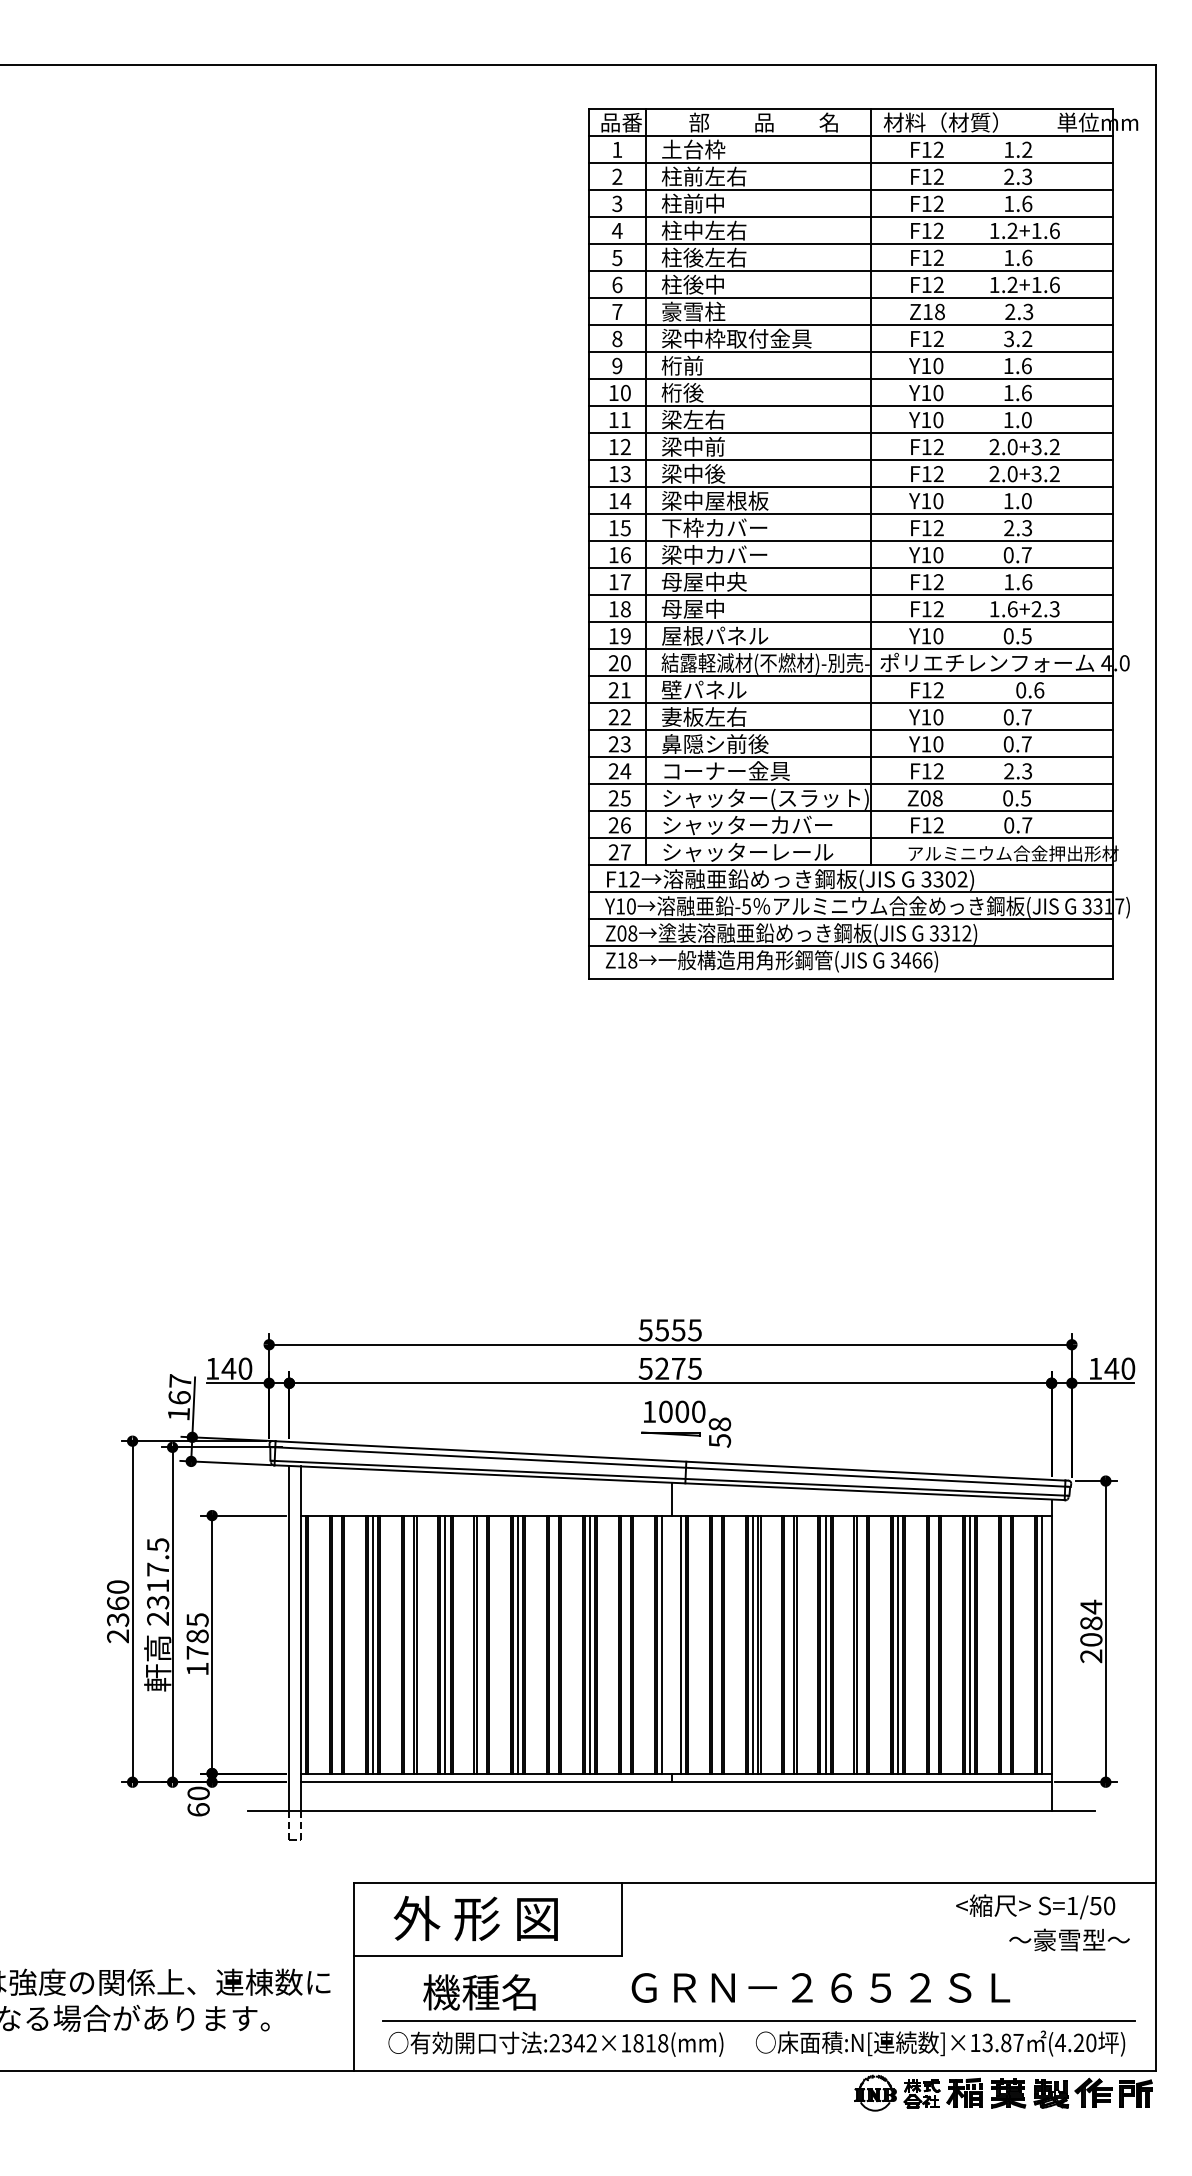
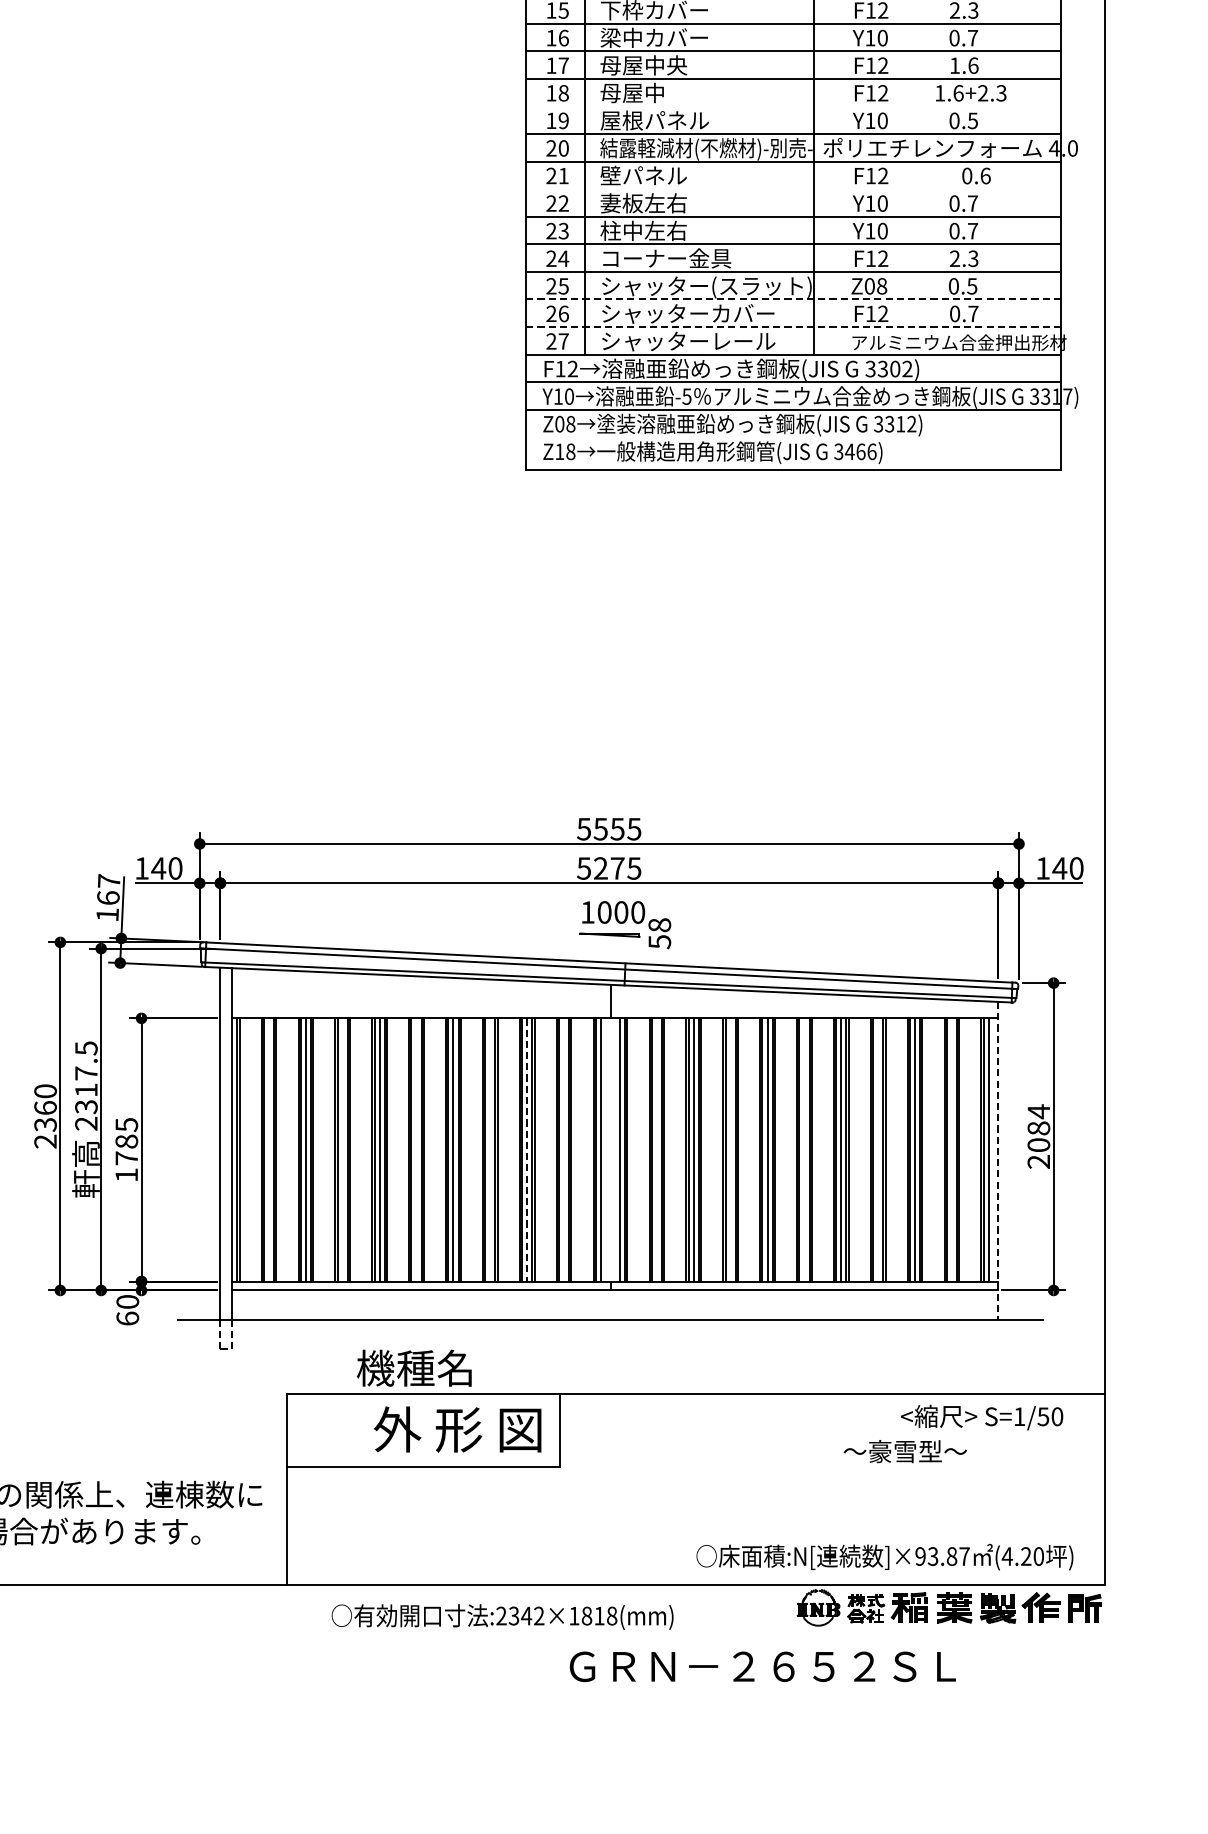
line: (850, 622) -> (793, 106), removed
line: (850, 703) -> (793, 189), removed
text: (714, 744) -> (654, 231), 鼻隠シ前後 -> 柱中左右
line: (850, 811) -> (793, 299), solid -> dashed
line: (850, 838) -> (793, 327), solid -> dashed
line: (850, 946) -> (793, 437), removed
line: (589, 1644) -> (526, 1149), solid -> dashed
line: (1051, 1655) -> (998, 1161), solid -> dashed
text: (475, 1918) -> (457, 1429), moved
text: (1069, 1939) -> (905, 1450), moved
text: (820, 1987) -> (762, 1666), moved
text: (479, 1992) -> (414, 1368), moved
line: (758, 2021) -> (699, 1534), removed
text: (975, 2042) -> (920, 1556), ]×13.87 -> ]×93.87
text: (555, 2043) -> (502, 1616), moved

